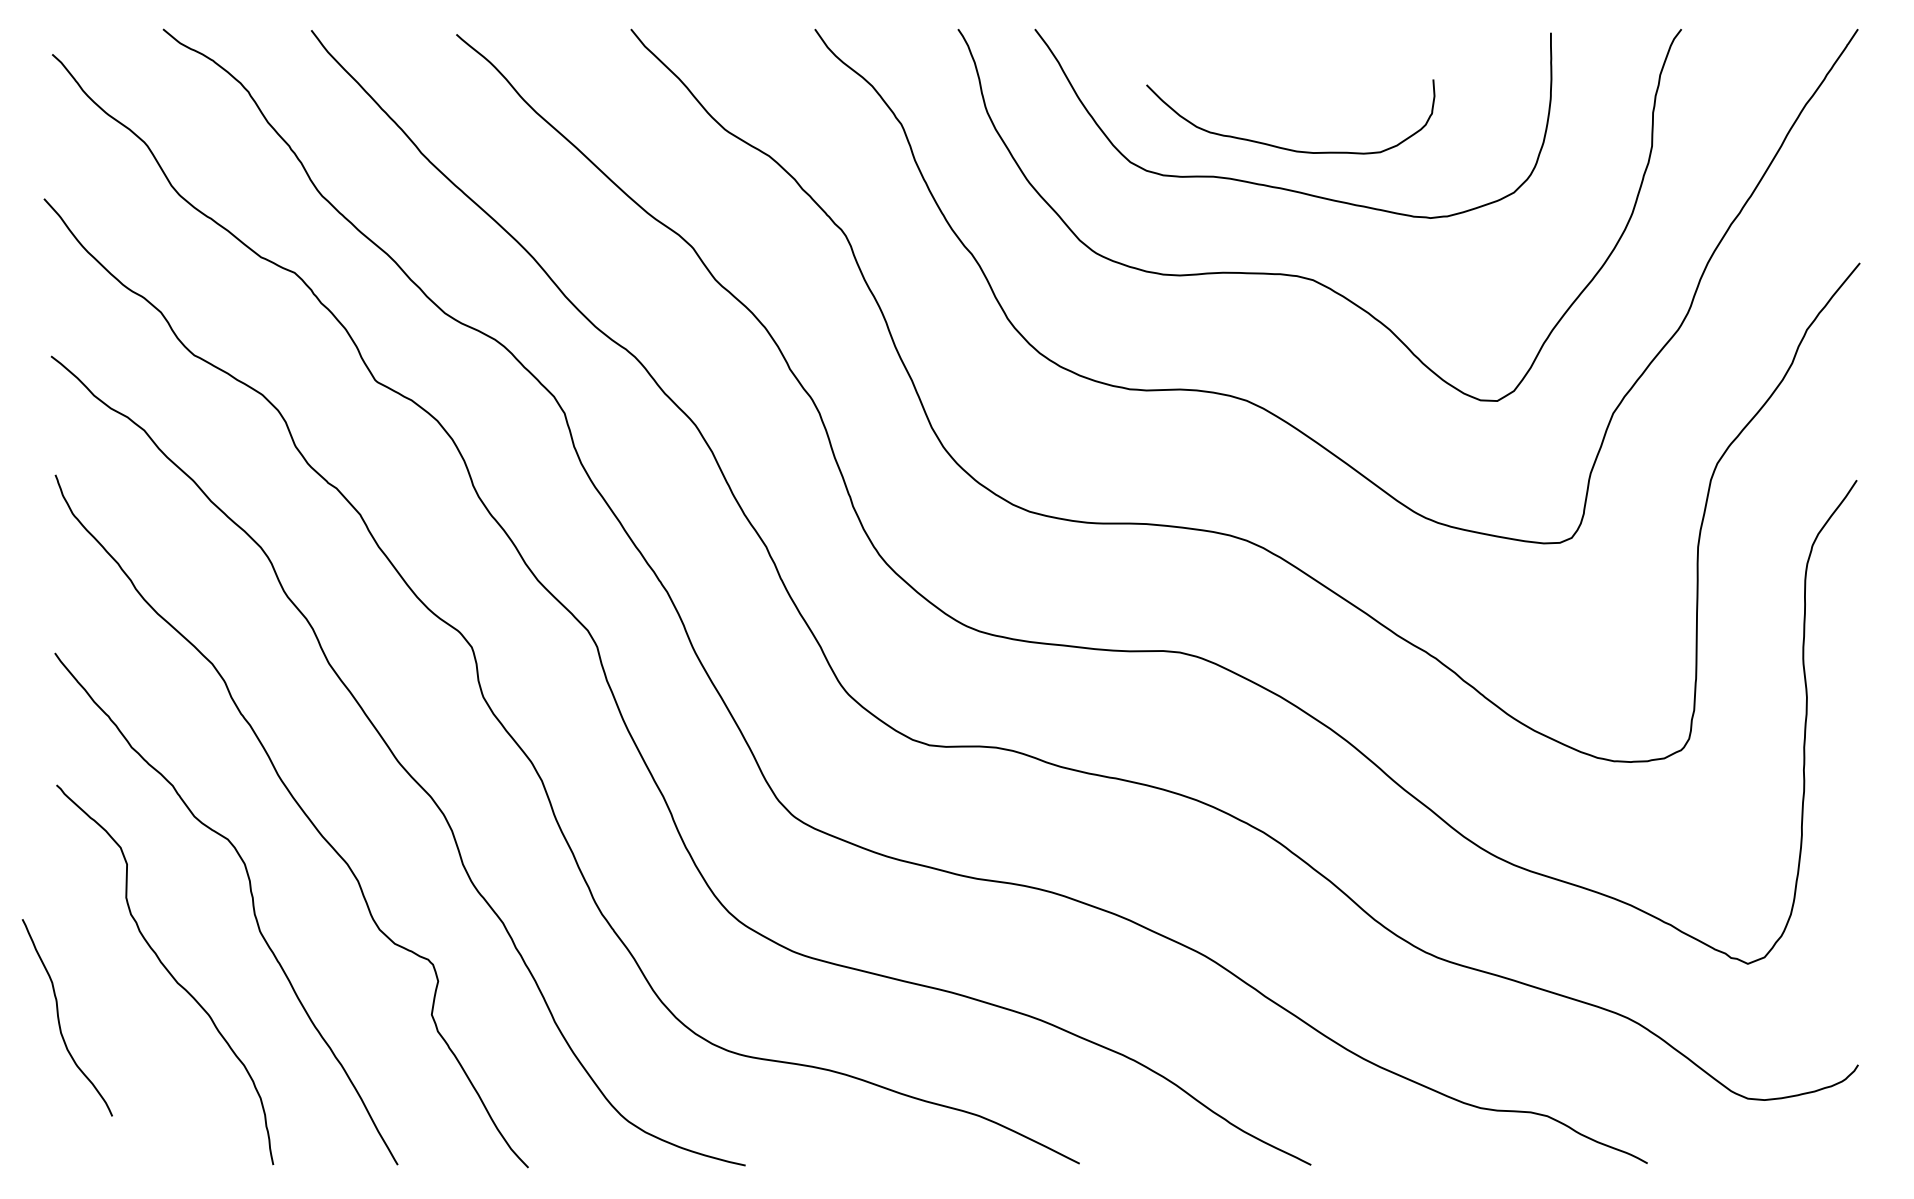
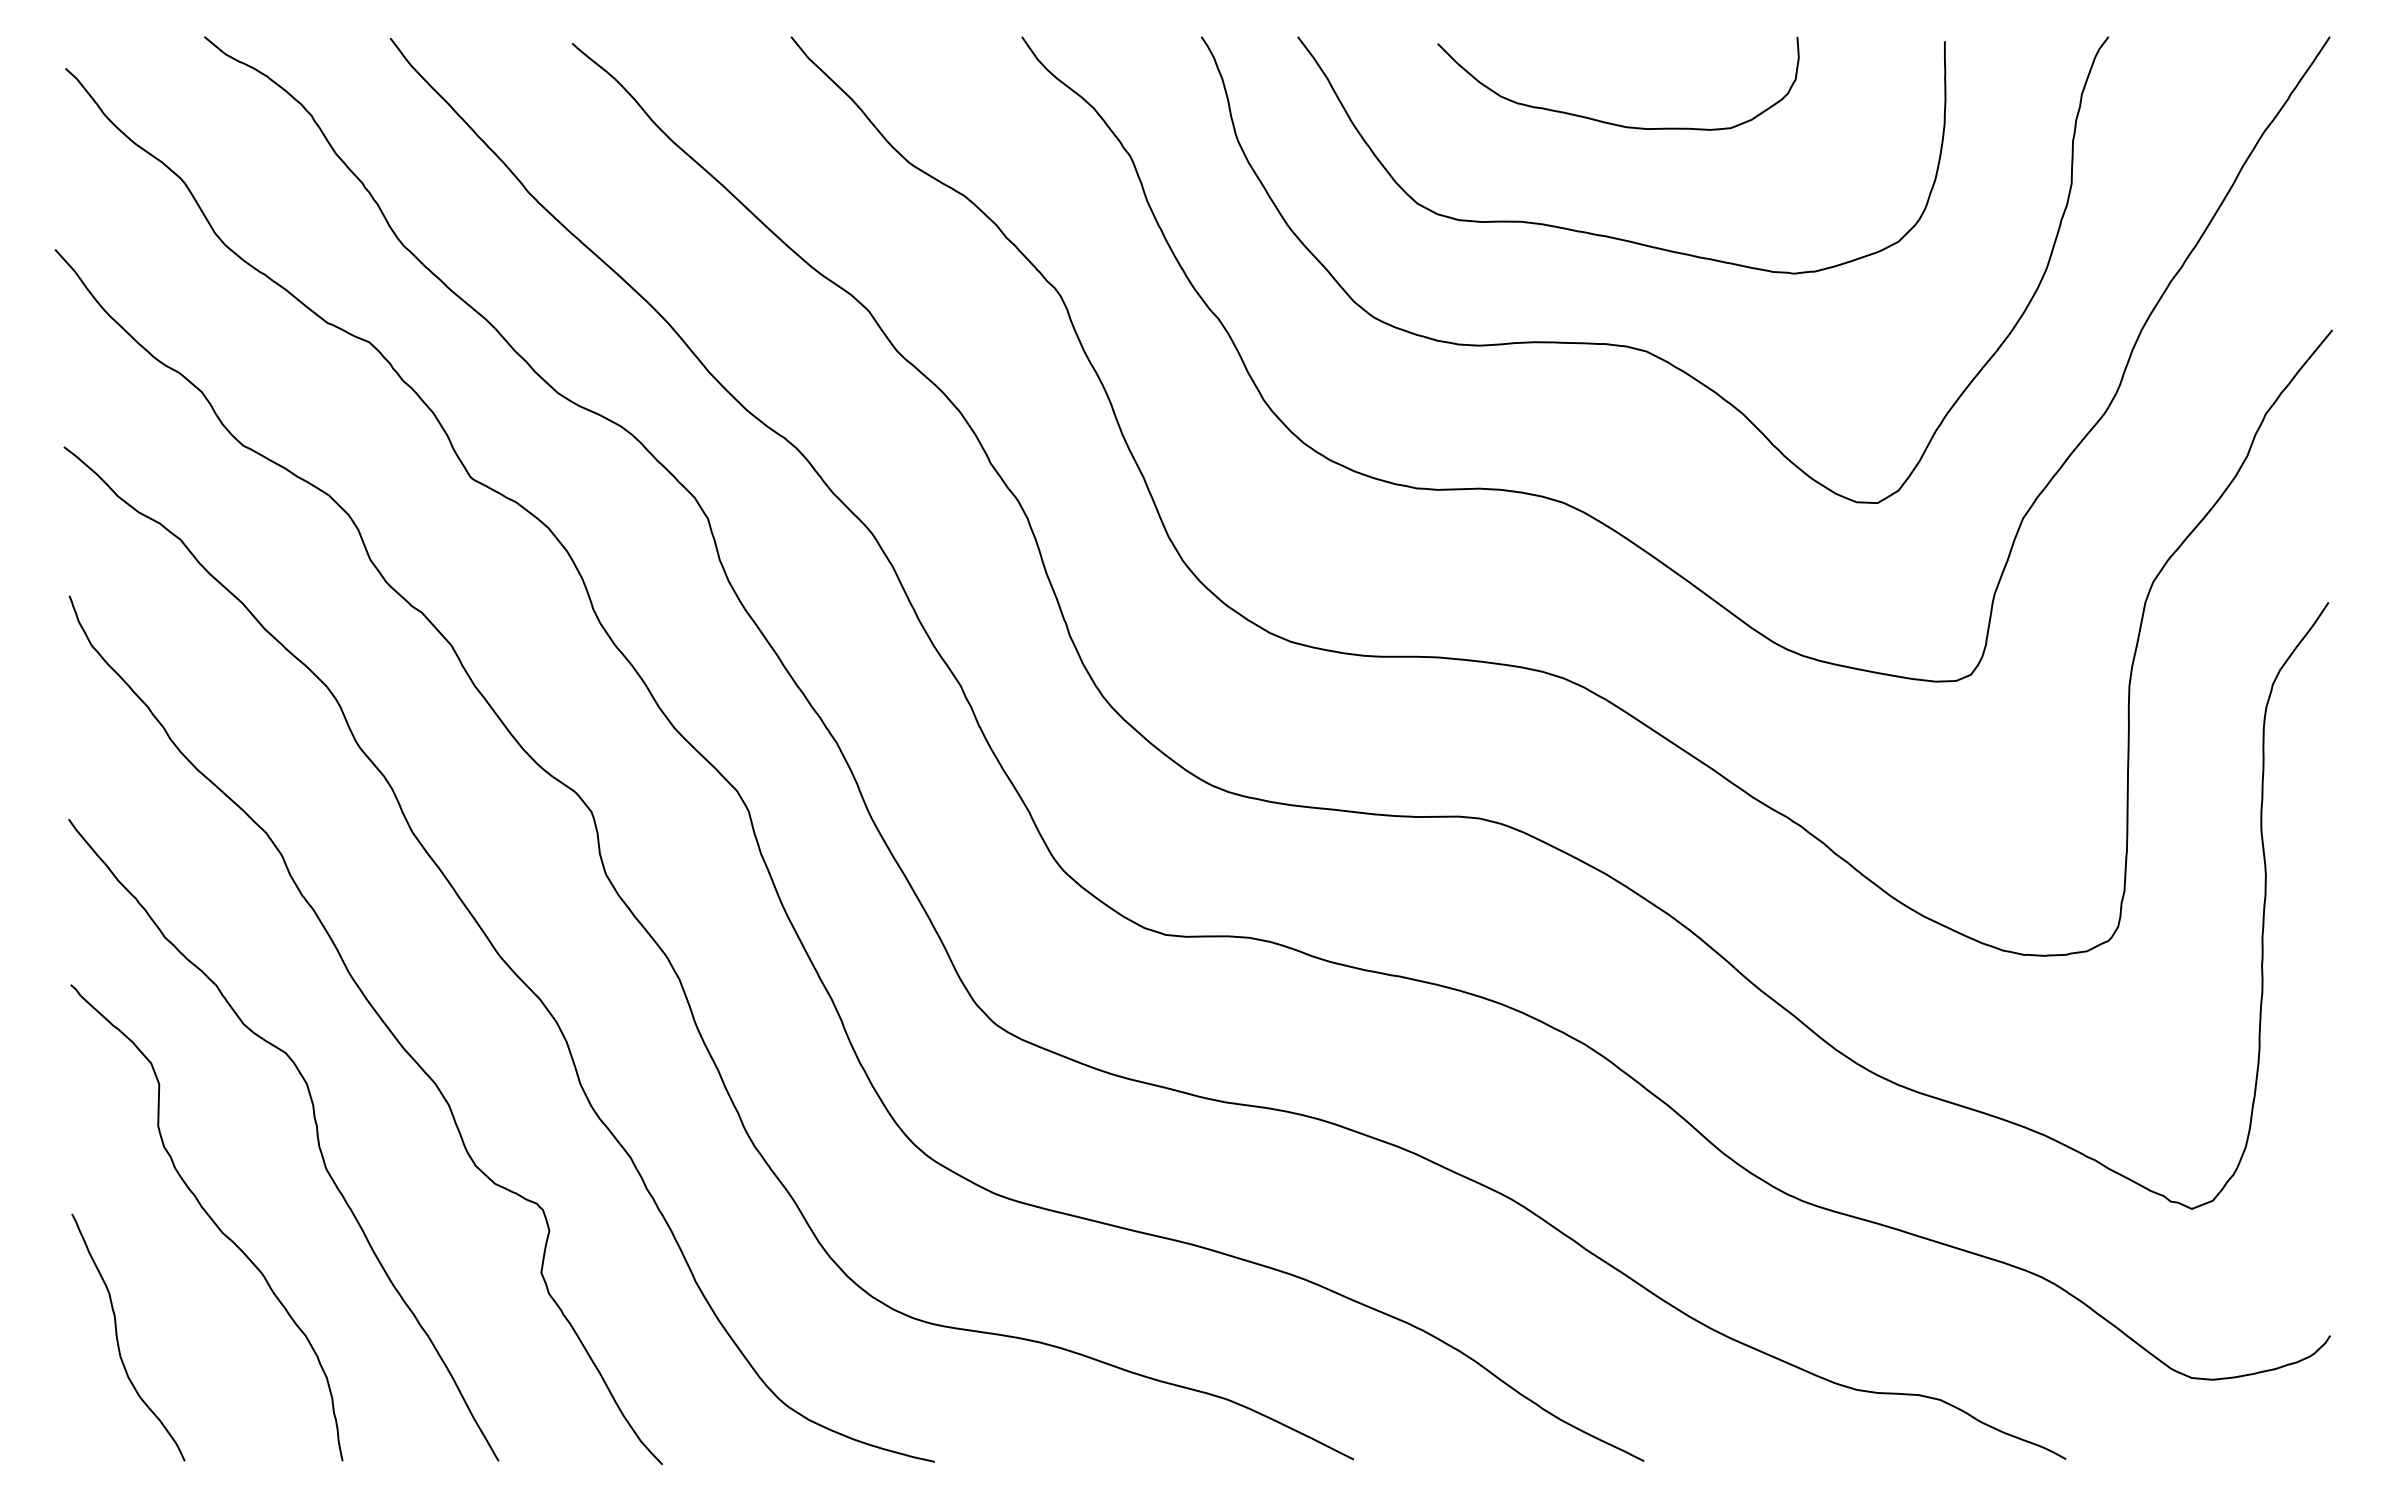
curve: (1284, 147) -> (1610, 122), moved
curve: (59, 1019) -> (118, 1339), moved

